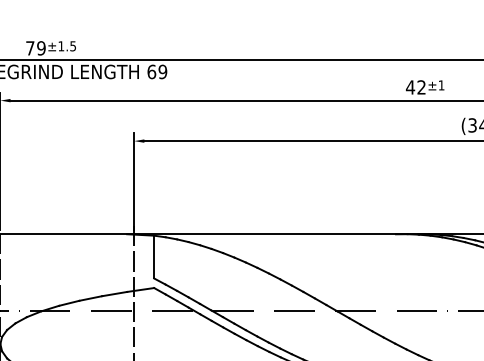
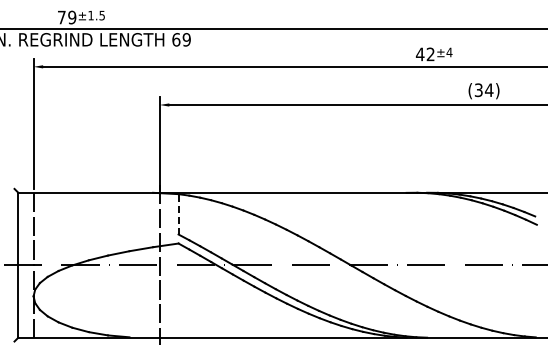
text: (441, 85) -> (449, 52), ±1 -> ±4
line: (154, 256) -> (178, 213), solid -> dashed

